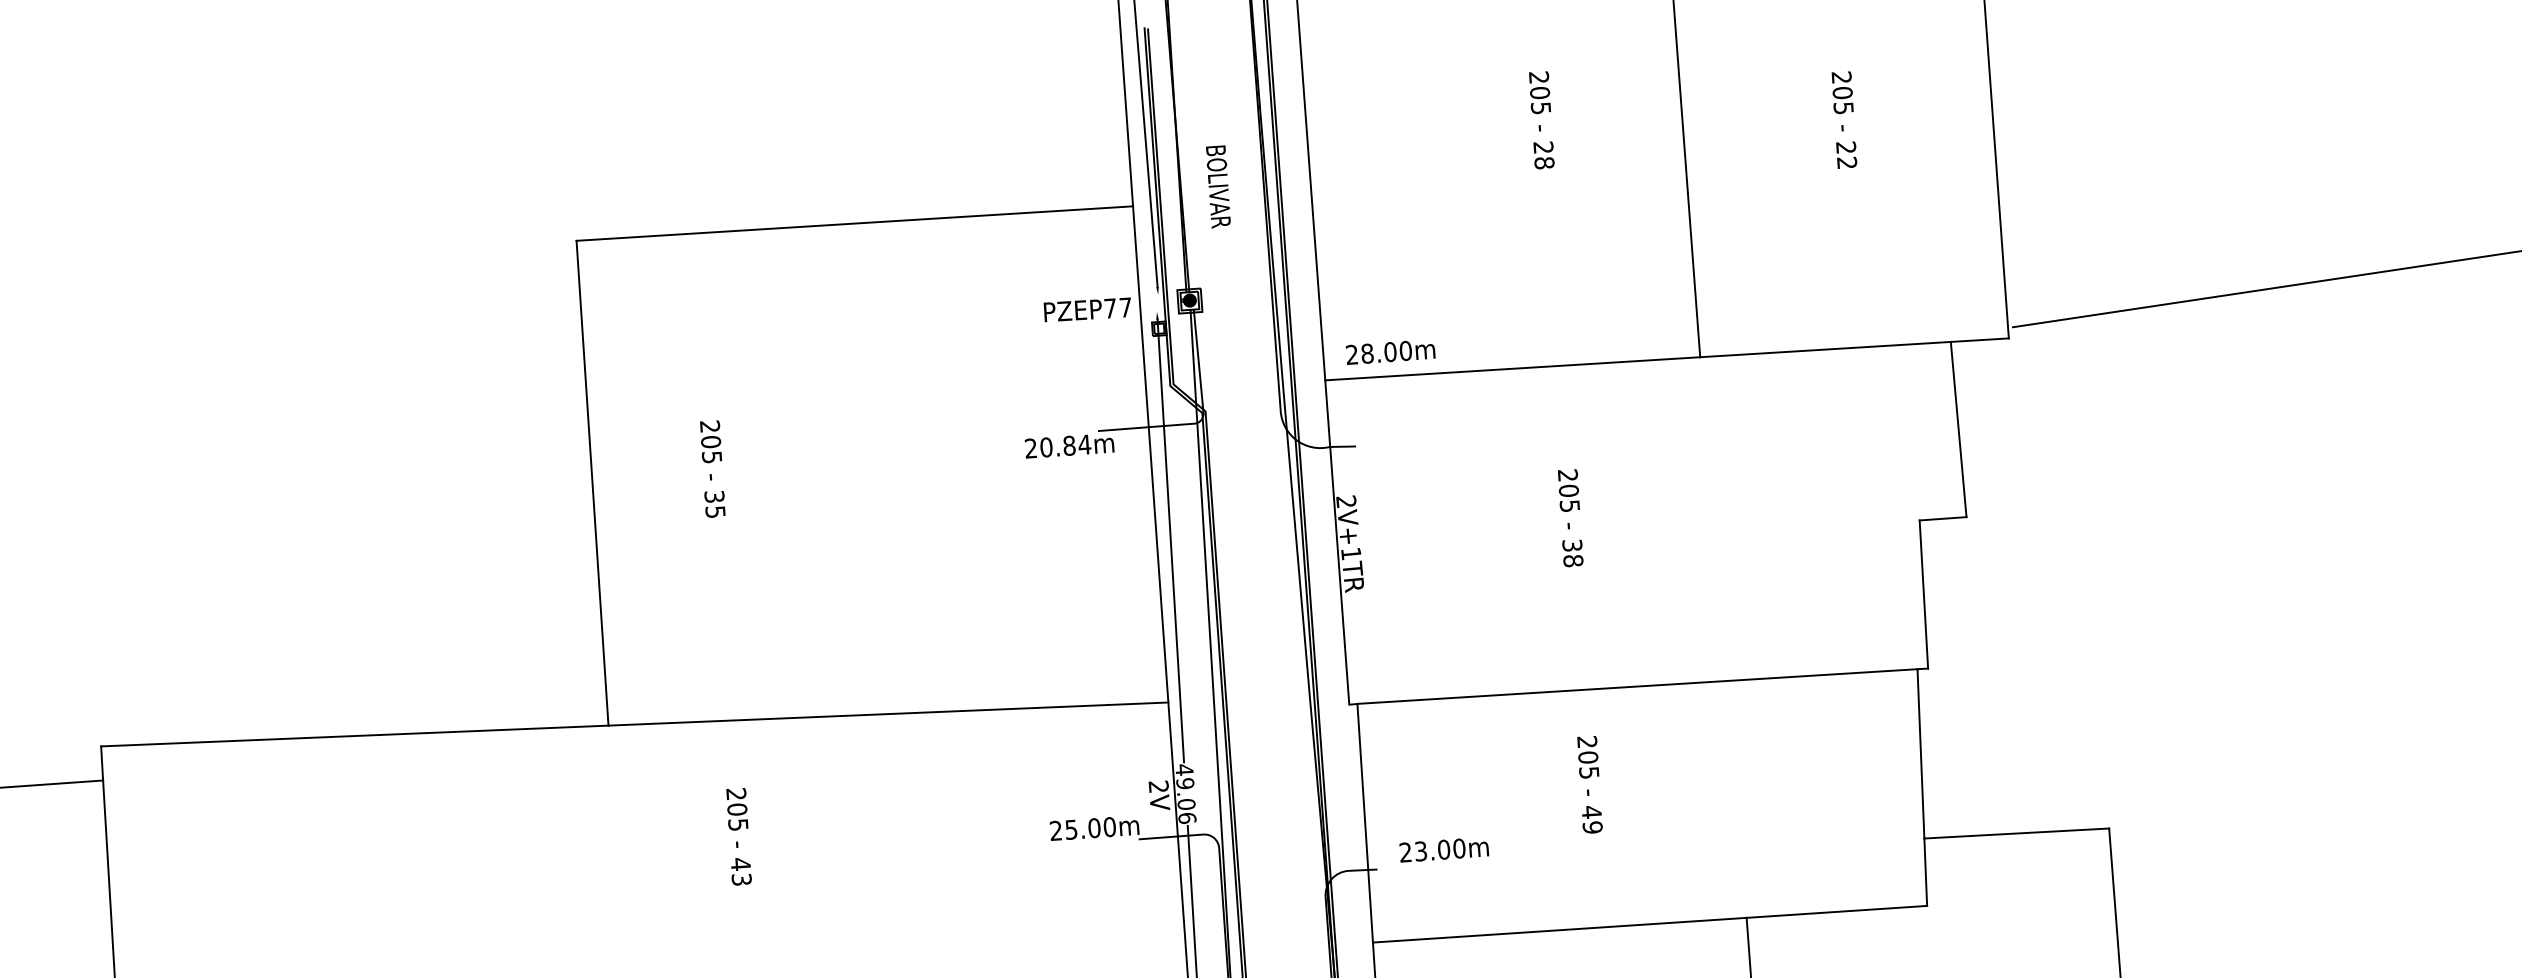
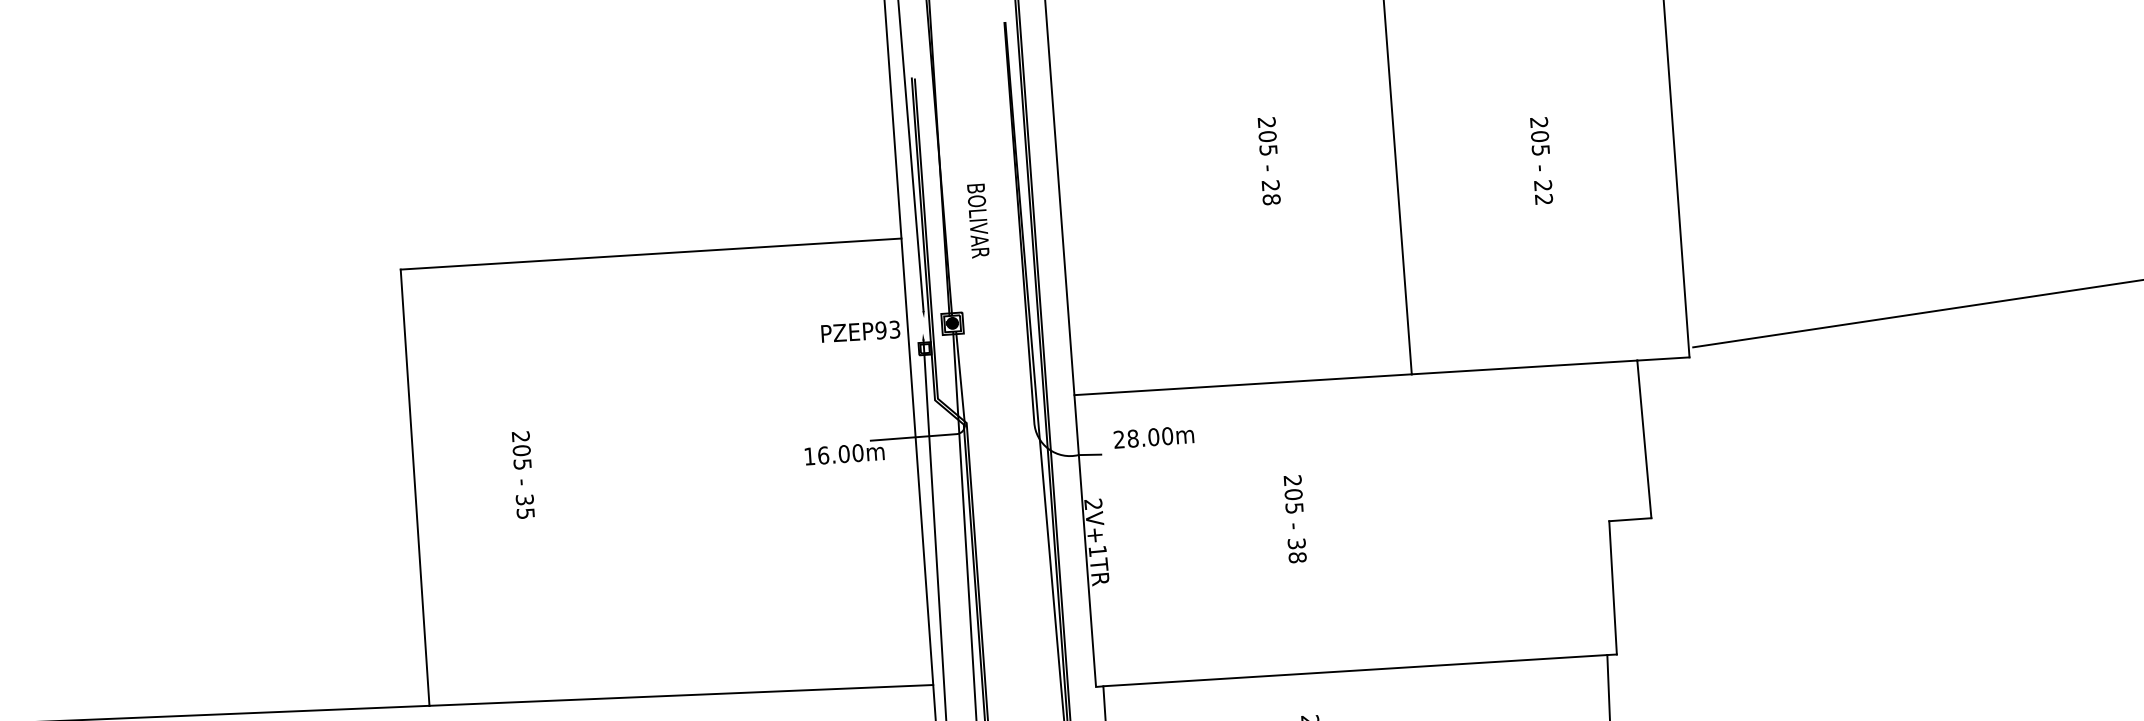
text: (1117, 307) -> (887, 329), PZEP77 -> PZEP93
text: (1390, 352) -> (1153, 437), moved
text: (1057, 446) -> (833, 454), 20.84m -> 16.00m

